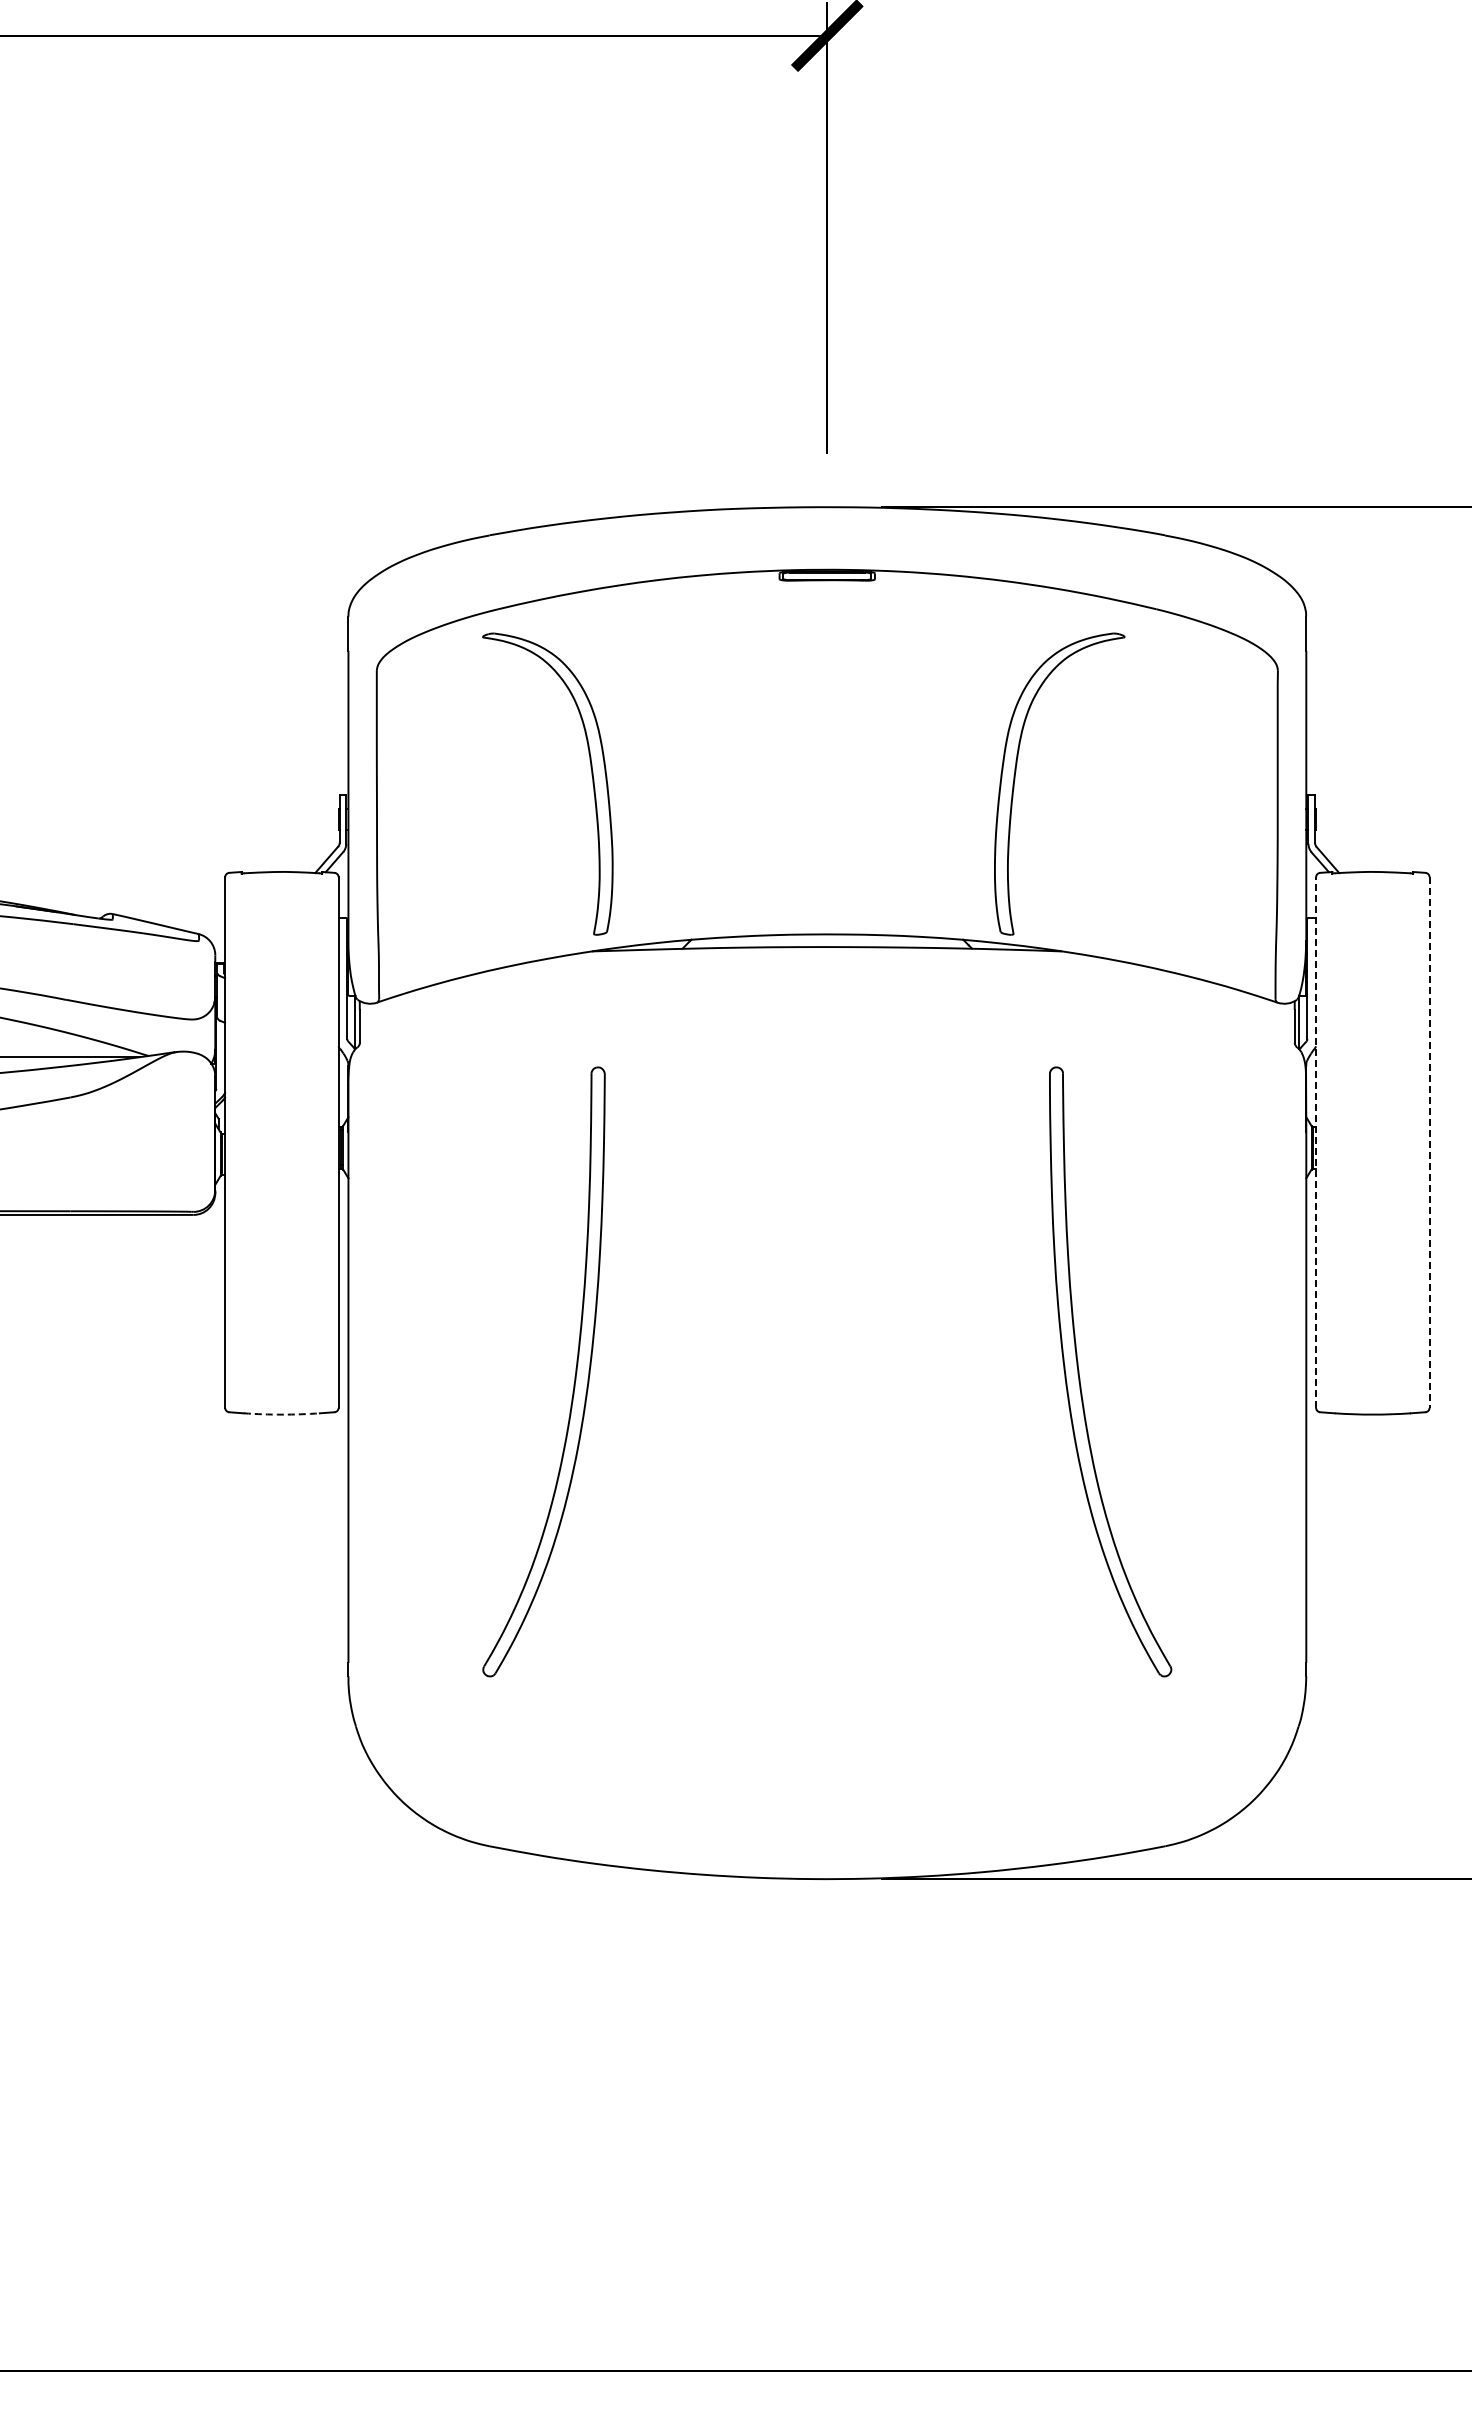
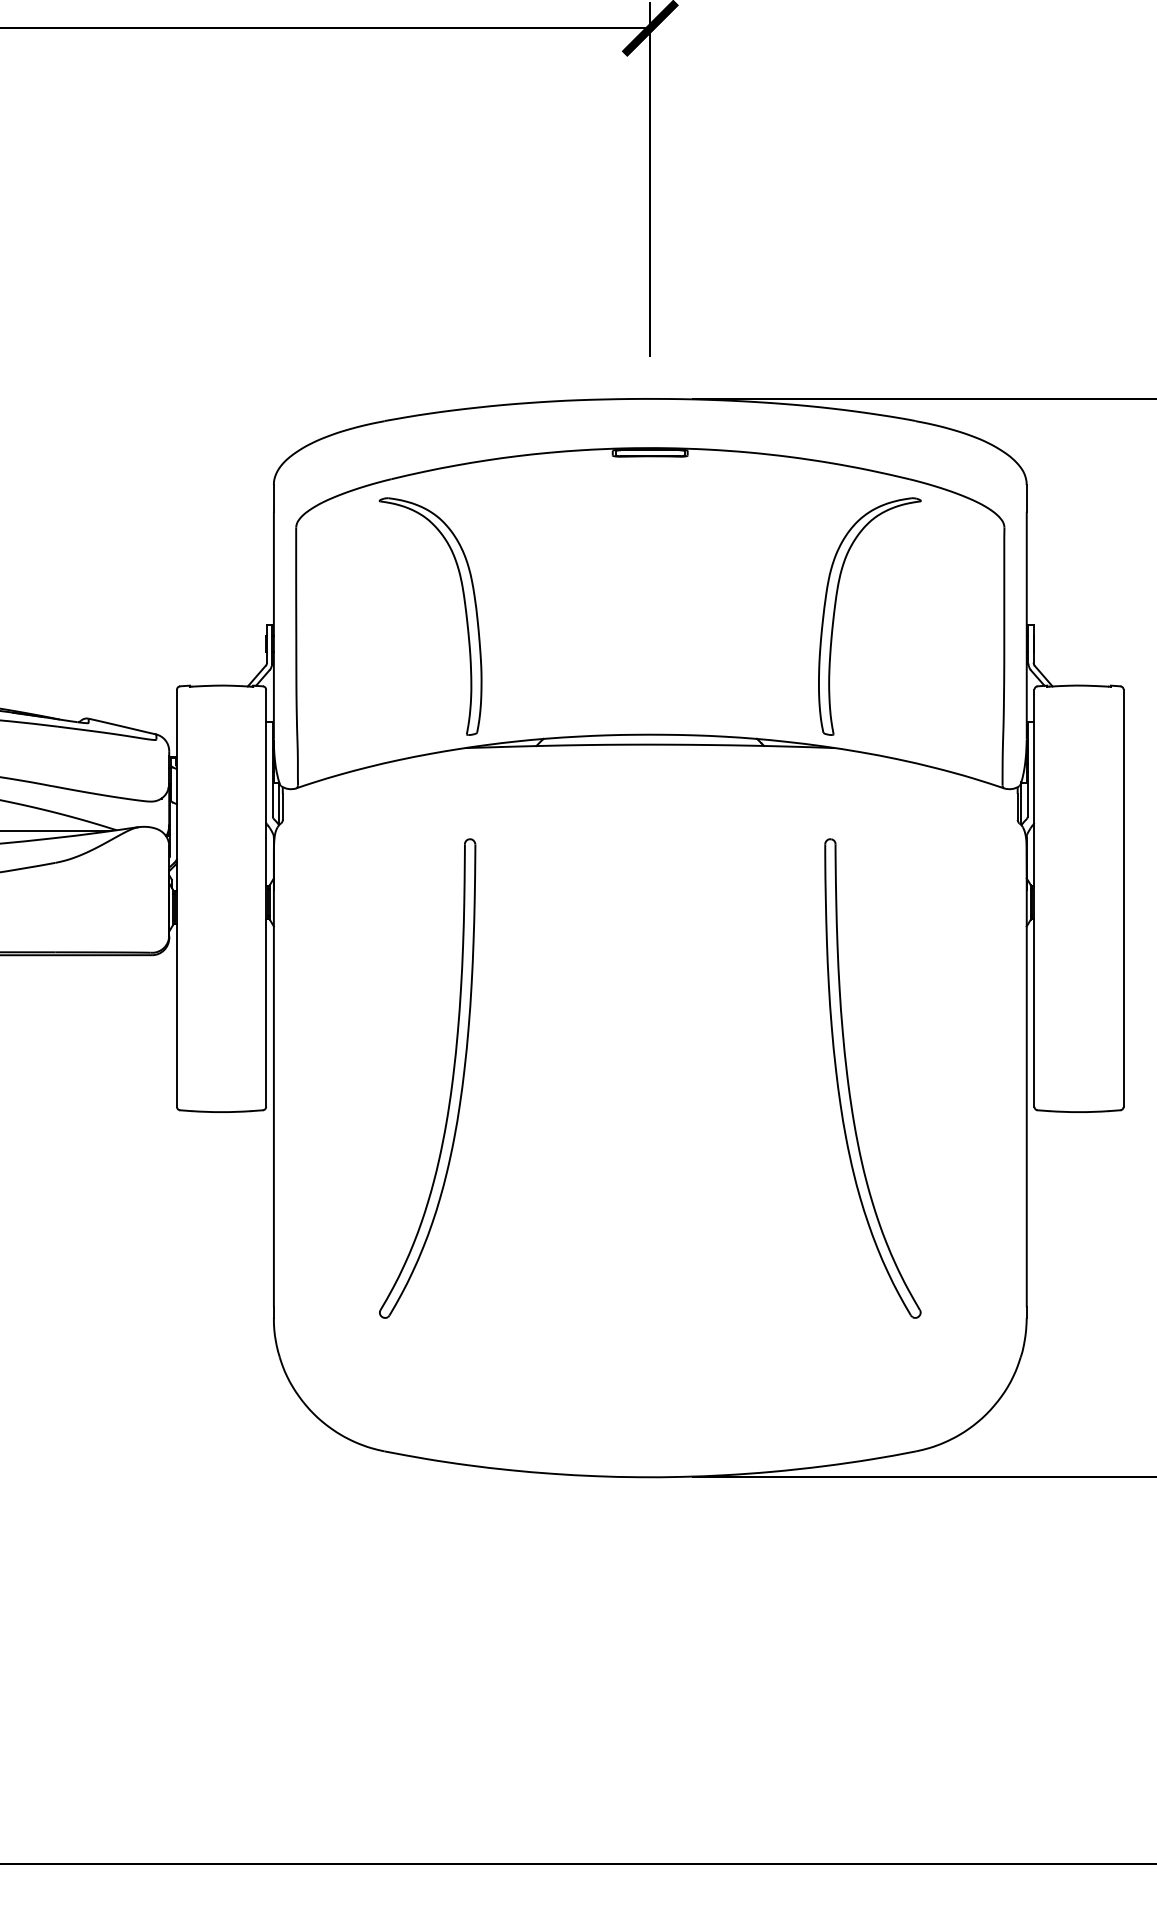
part: (1015, 780) -> (835, 613), moved
line: (1316, 1142) -> (1034, 898), dashed -> solid
line: (1429, 1143) -> (1123, 899), dashed -> solid
arc: (281, 1414) -> (221, 1112), dashed -> solid

